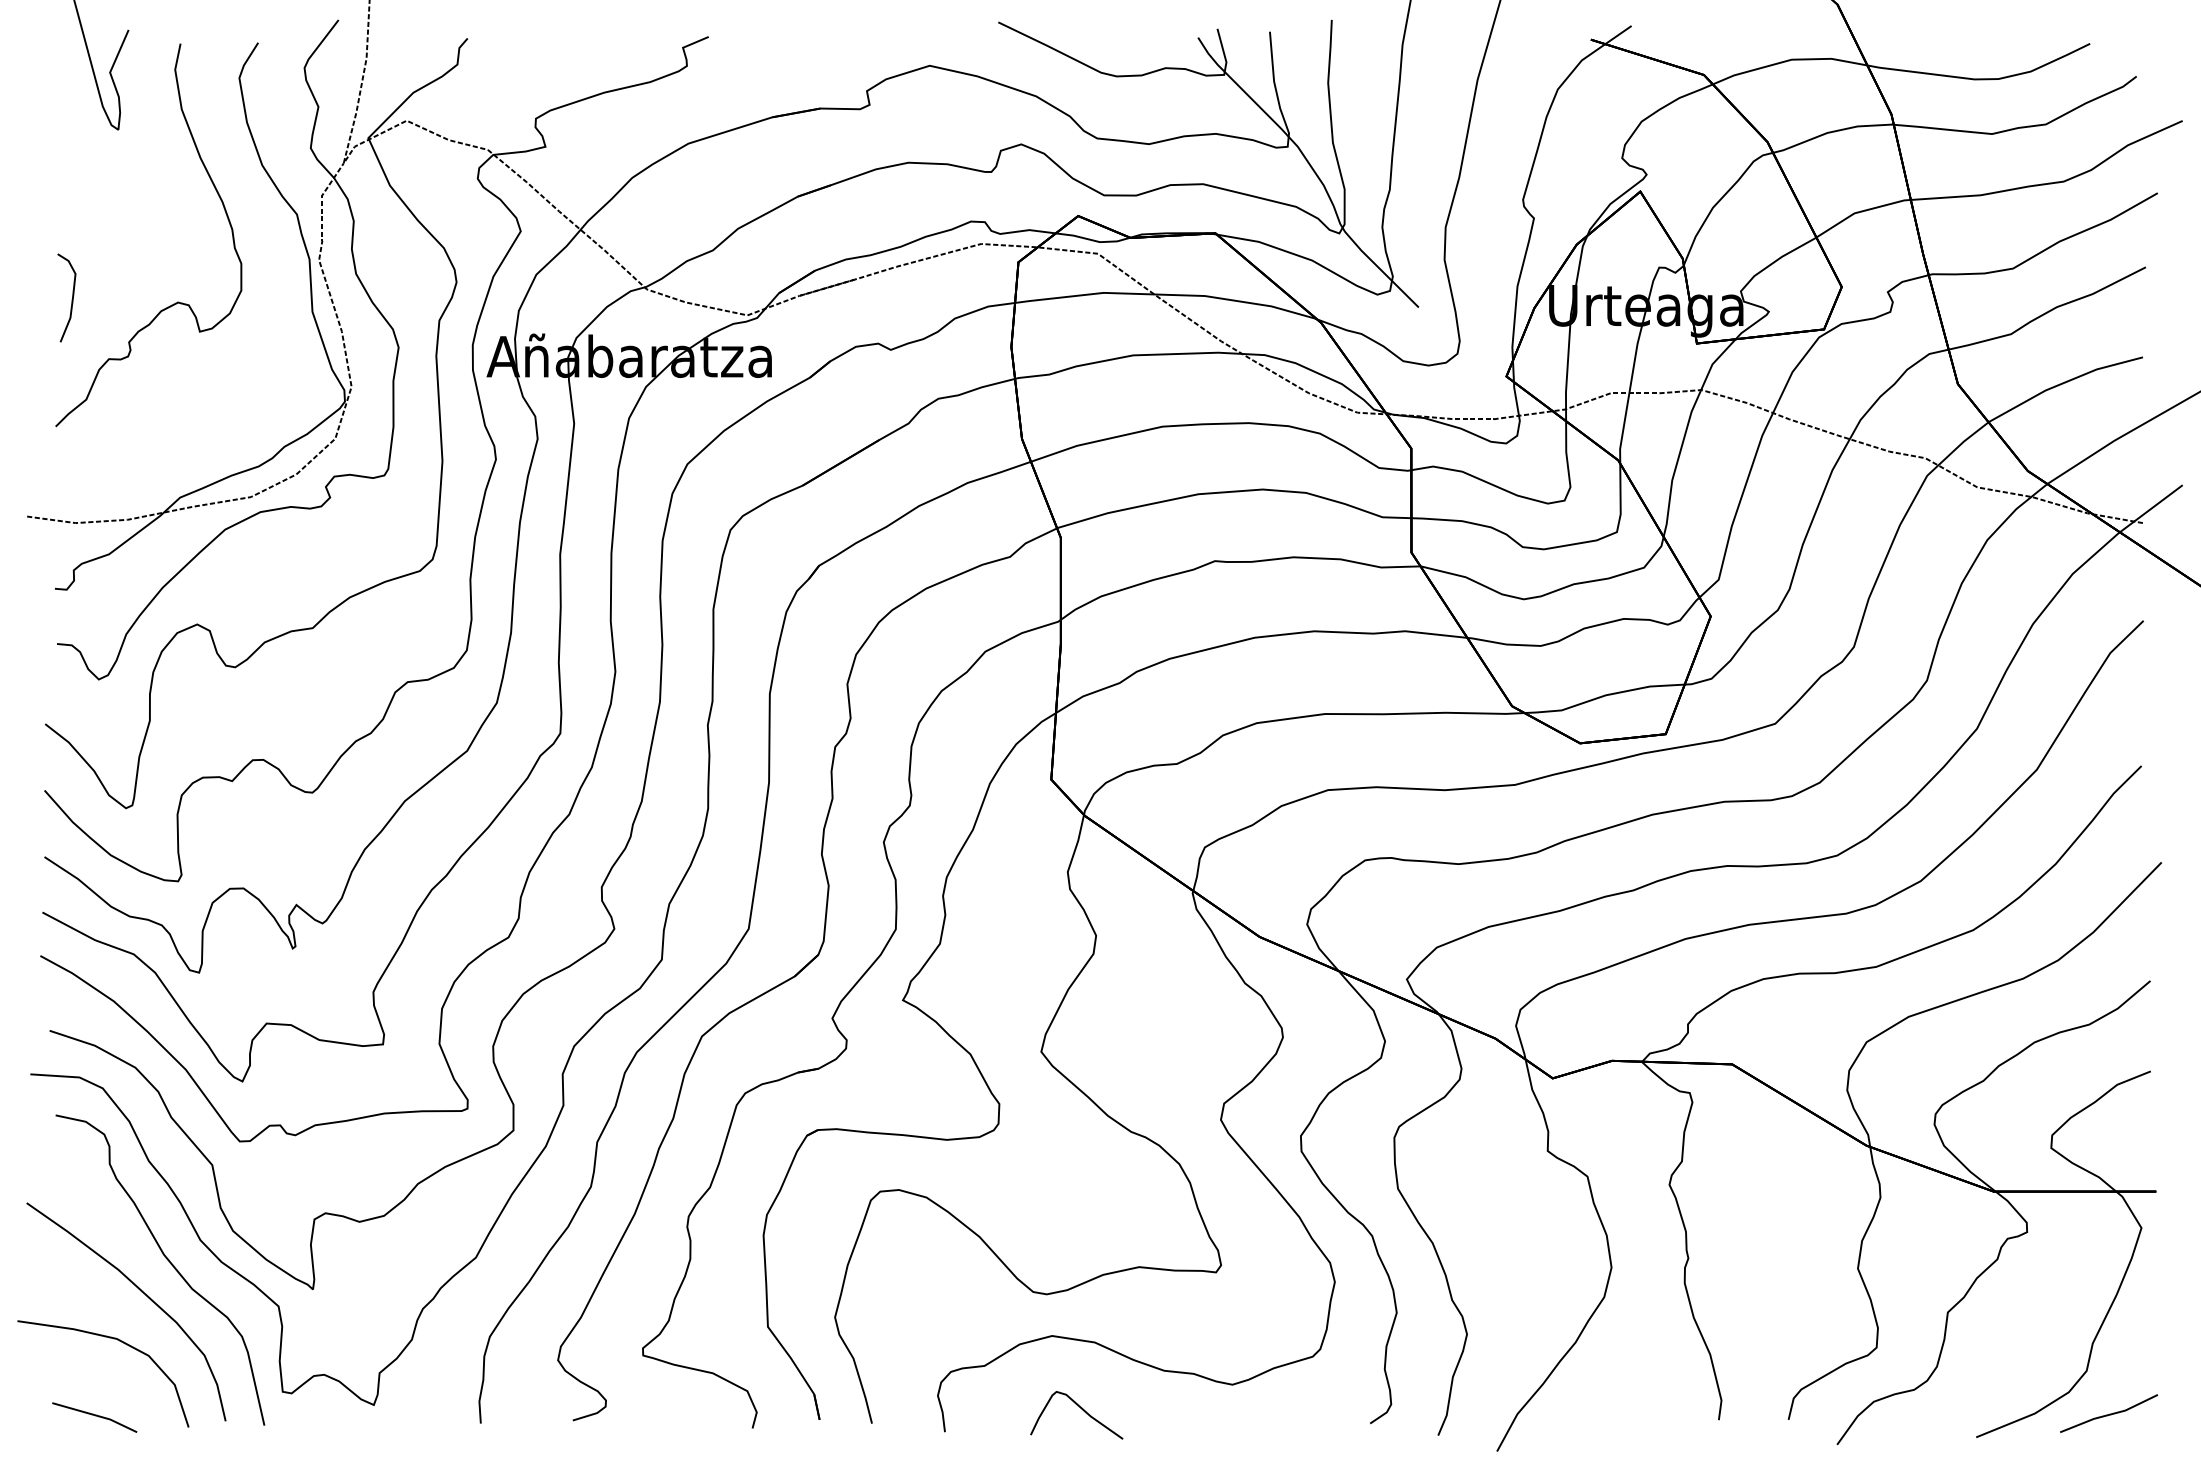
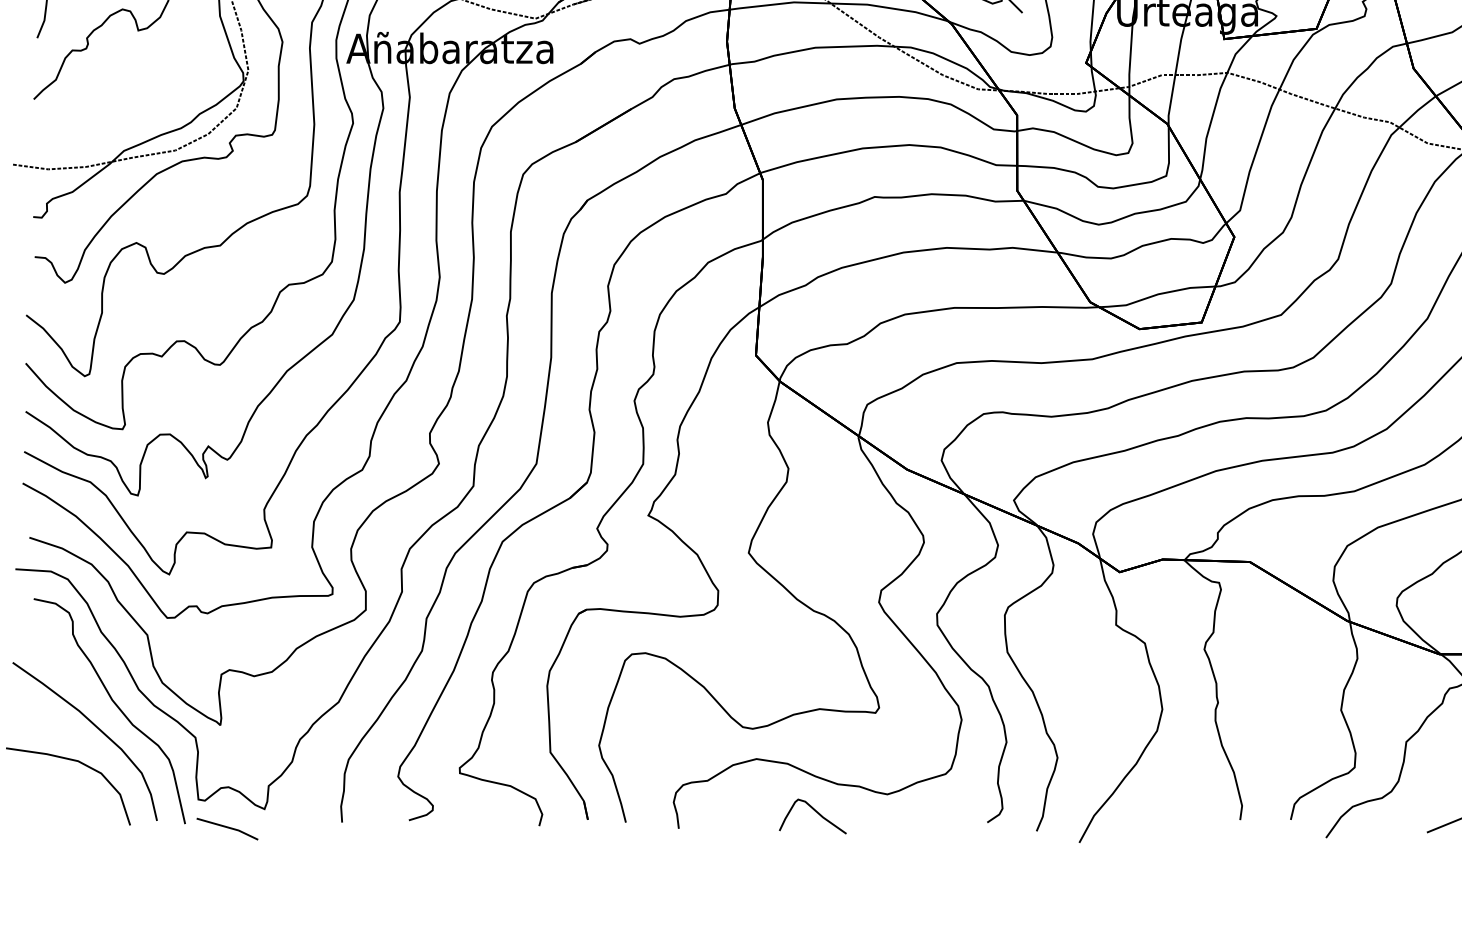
curve: (1081, 1409) -> (816, 812), moved
line: (95, 1416) -> (228, 828), moved

